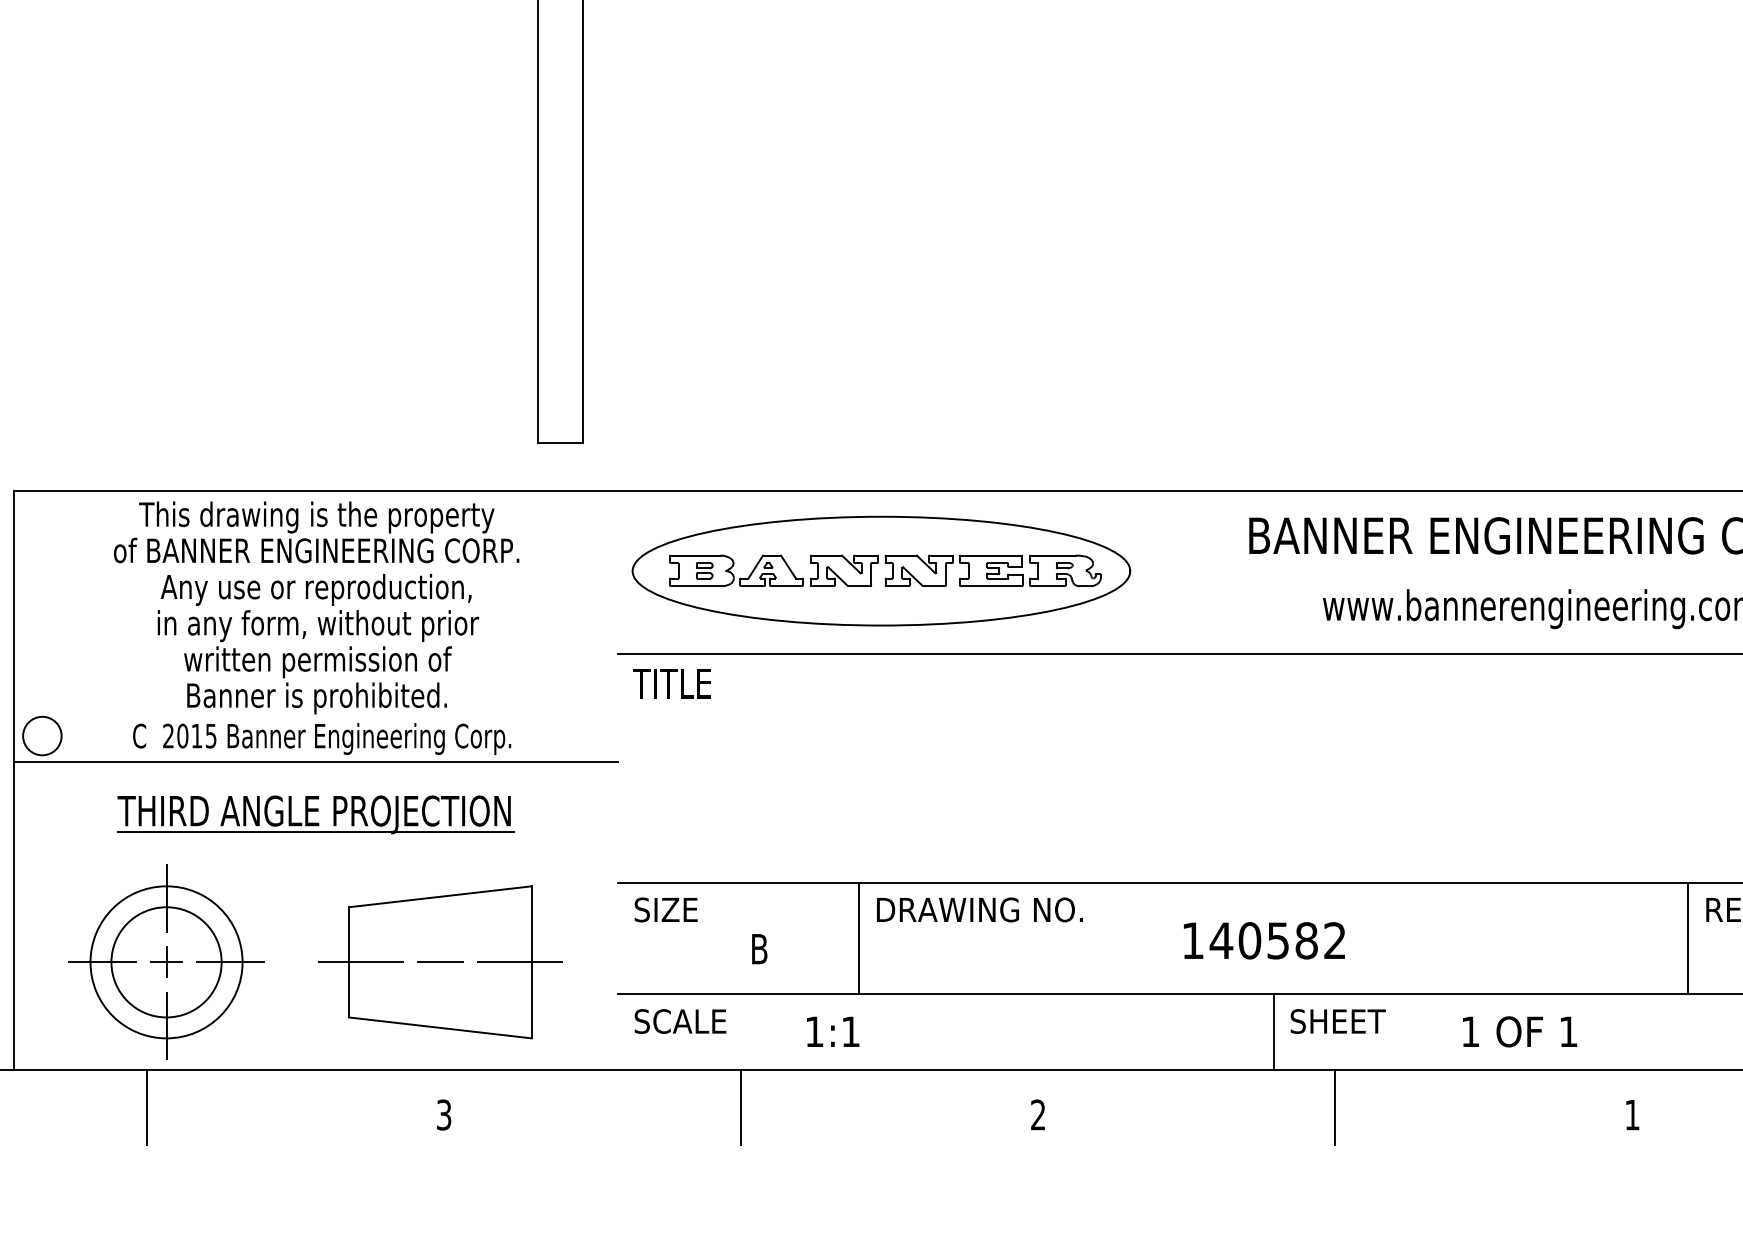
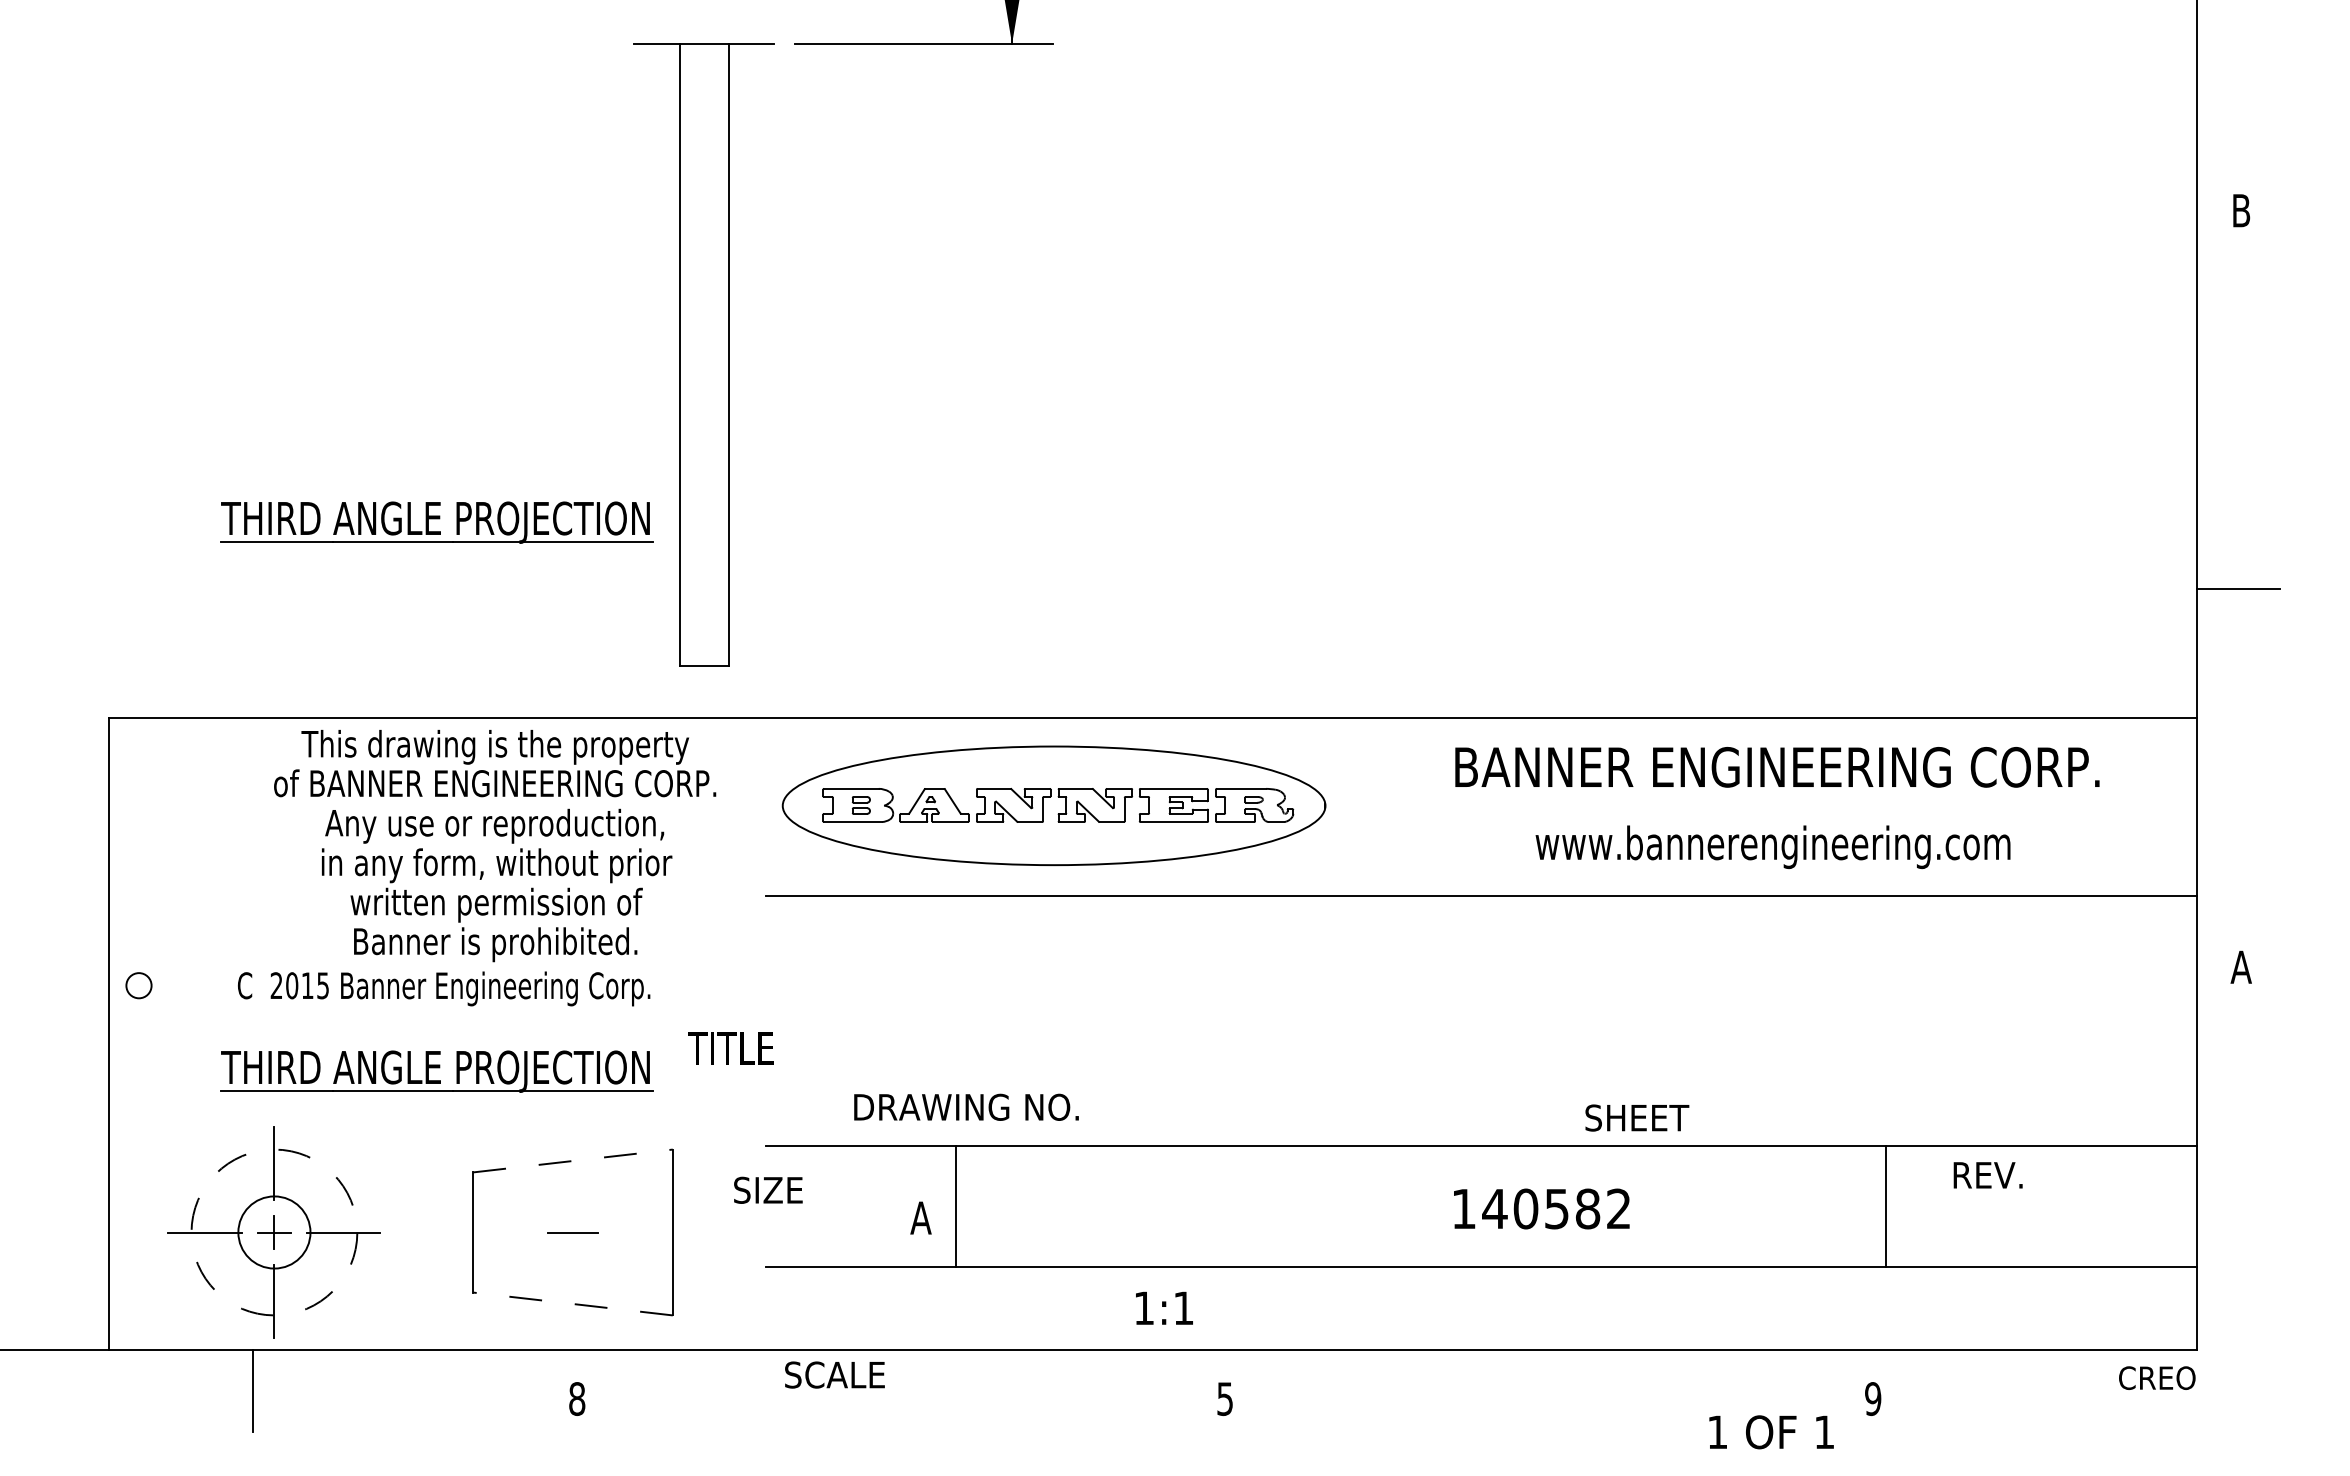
part: (315, 311) -> (436, 522), added
text: (316, 608) -> (495, 846), moved
text: (671, 683) -> (730, 1048), moved
circle: (42, 735) -> (139, 985), size x0.6
line: (316, 762) -> (437, 1014), removed
line: (440, 896) -> (573, 1160), solid -> dashed
text: (666, 909) -> (768, 1189), moved
text: (979, 909) -> (966, 1106), moved
line: (858, 938) -> (955, 1206), moved
line: (1688, 938) -> (1886, 1206), moved
text: (1264, 940) -> (1541, 1208), moved
text: (758, 948) -> (920, 1217), B -> A
circle: (166, 962) -> (274, 1232), size x0.6
circle: (166, 962) -> (274, 1232), solid -> dashed
line: (360, 962) -> (485, 1232), removed
line: (519, 962) -> (659, 1232), removed
text: (680, 1021) -> (834, 1374), moved
text: (1338, 1021) -> (1637, 1117), moved
line: (439, 1027) -> (572, 1303), solid -> dashed
text: (833, 1031) -> (1164, 1307), moved
line: (1273, 1032) -> (1481, 1308), removed
text: (1519, 1032) -> (1771, 1432), moved
line: (741, 1107) -> (901, 1390), removed
line: (1335, 1107) -> (1549, 1390), removed
text: (444, 1115) -> (577, 1399), 3 -> 8
text: (1037, 1115) -> (1224, 1399), 2 -> 5
text: (1632, 1115) -> (1873, 1399), 1 -> 9

